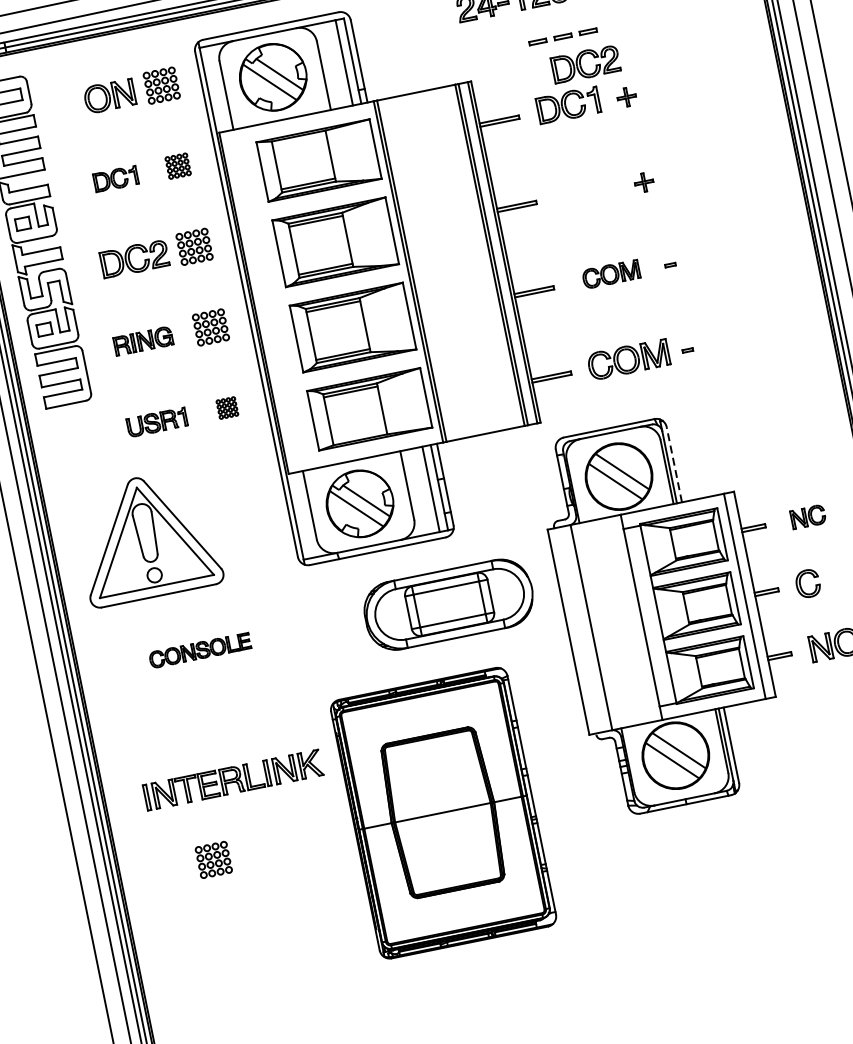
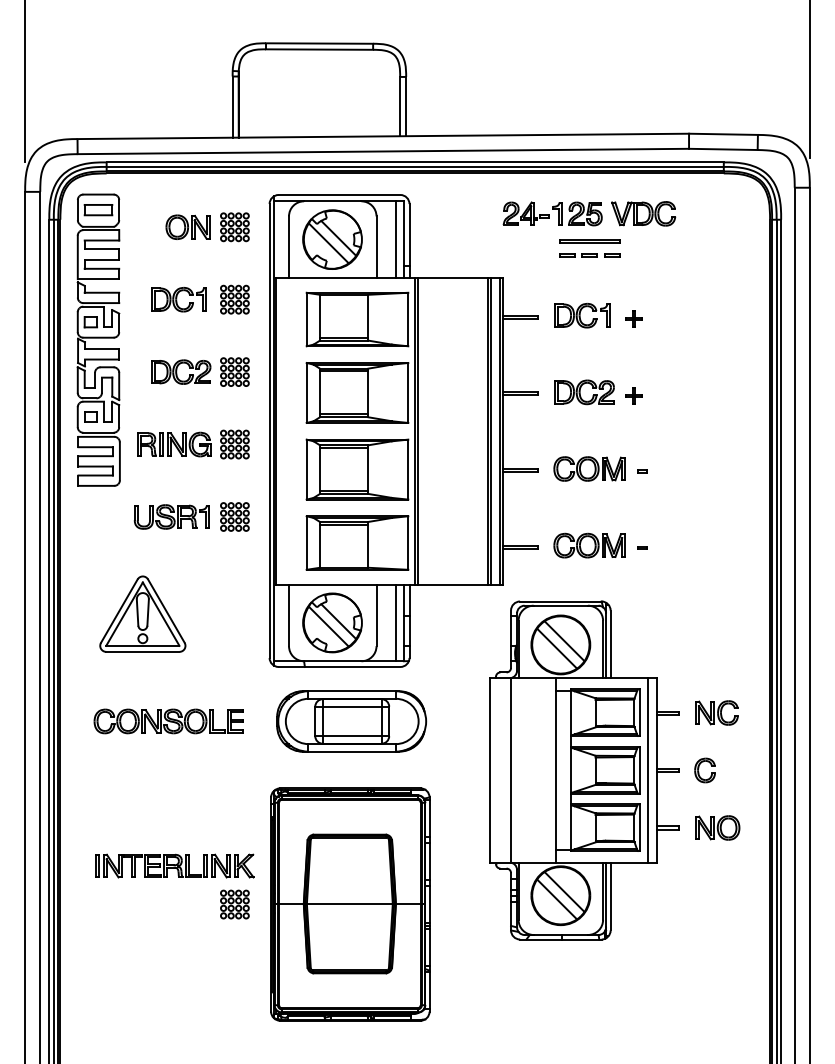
line: (559, 20) -> (589, 240), added
part: (585, 64) -> (584, 392), moved
part: (177, 166) -> (234, 299), size x1.43
part: (115, 178) -> (178, 299), size x1.43
part: (611, 273) -> (589, 468), size x1.43
part: (143, 341) -> (174, 444), size x1.43
part: (226, 407) -> (234, 516), size x1.67
part: (156, 421) -> (171, 516), size x1.43
line: (674, 464) -> (610, 644), dashed -> solid
part: (807, 516) -> (716, 712), size x1.43
part: (146, 536) -> (142, 613), size x0.71
part: (448, 604) -> (351, 721), moved
part: (199, 650) -> (168, 721), size x1.67
part: (232, 779) -> (174, 865), moved
part: (213, 859) -> (234, 904), moved

